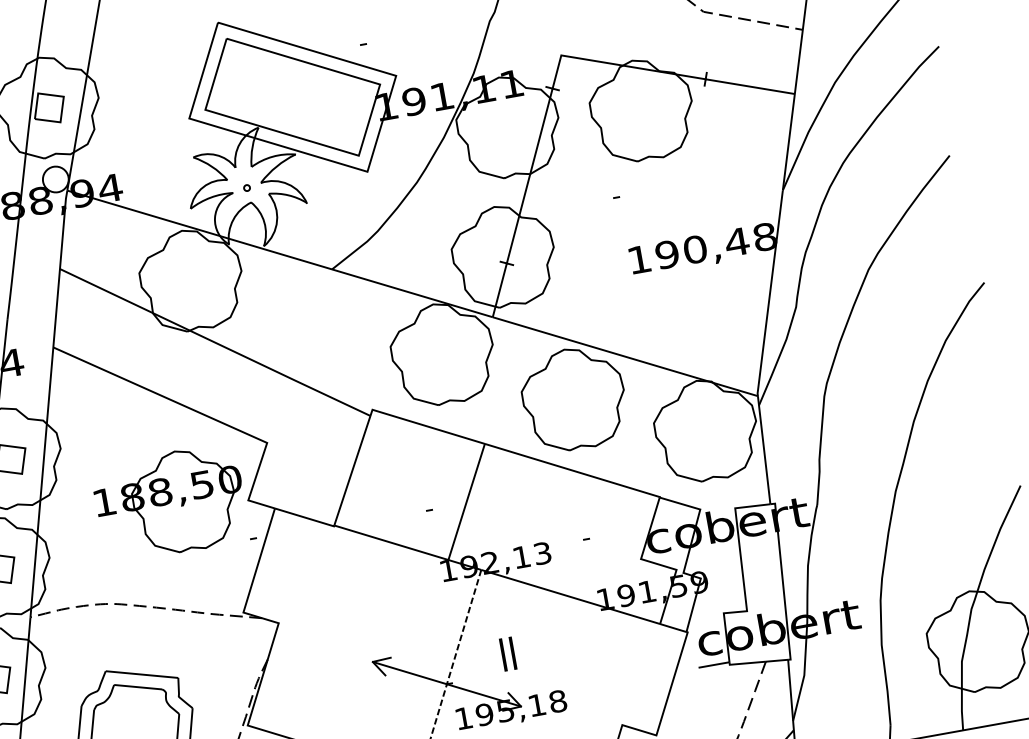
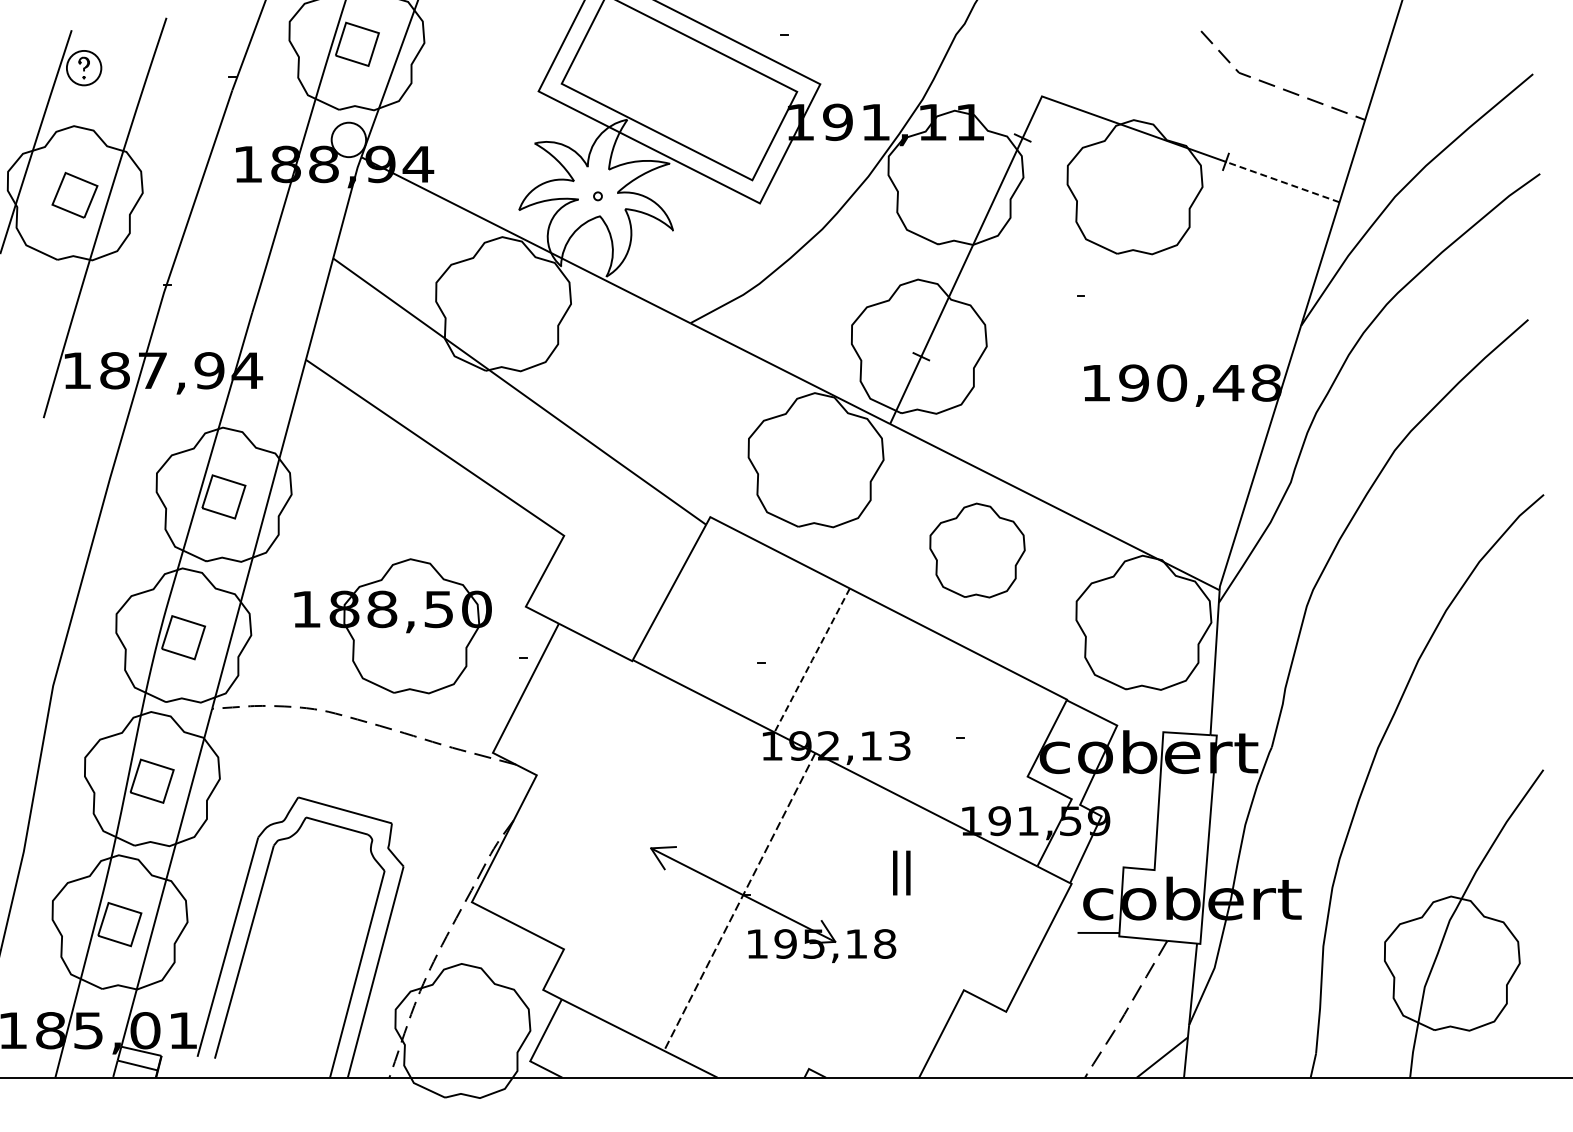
line: (750, 86) -> (1282, 181), solid -> dashed
part: (574, 398) -> (977, 550), size x0.7
line: (466, 501) -> (812, 660), solid -> dashed
part: (170, 503) -> (392, 626), moved
text: (507, 653) -> (901, 872), moved

